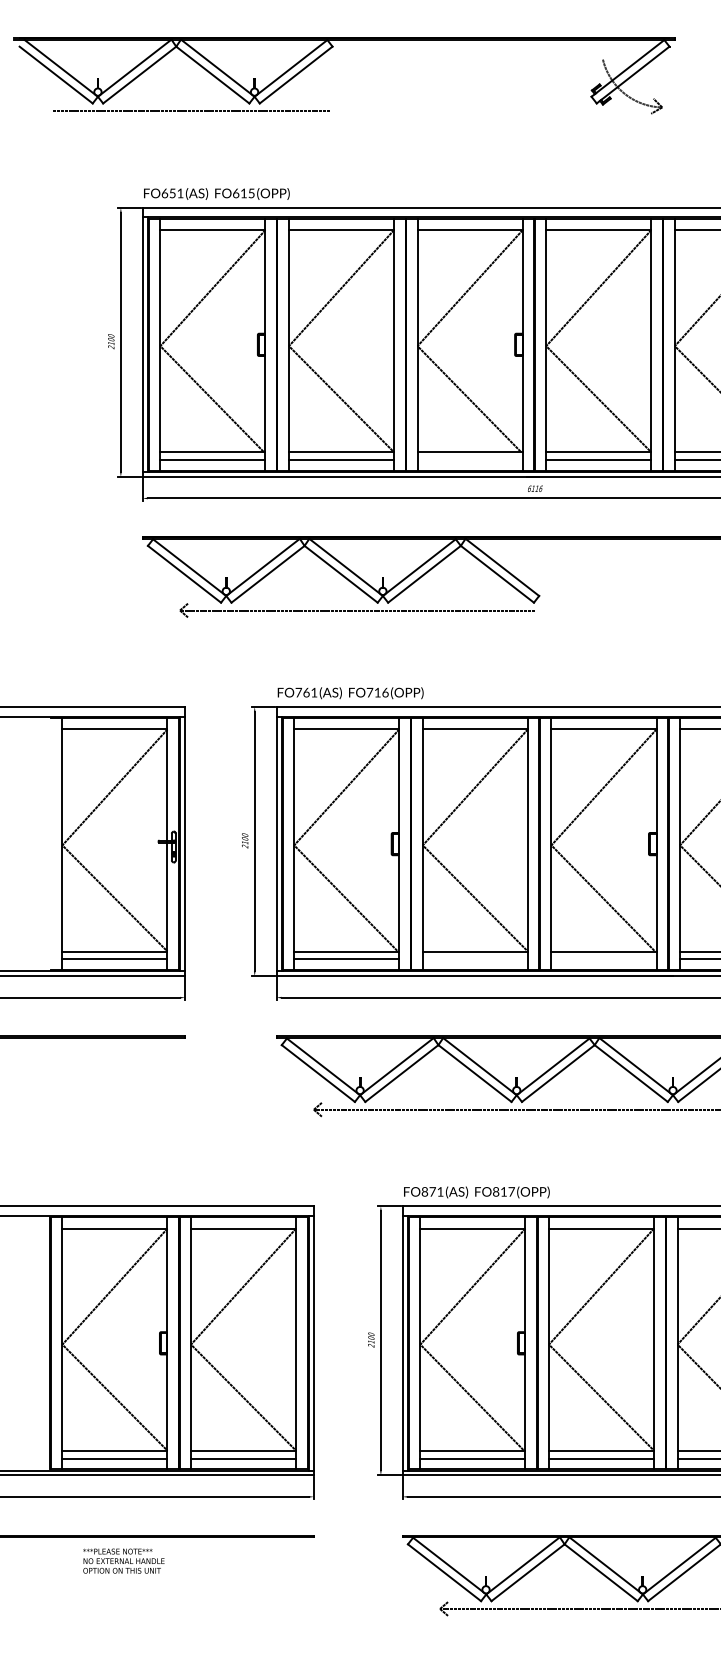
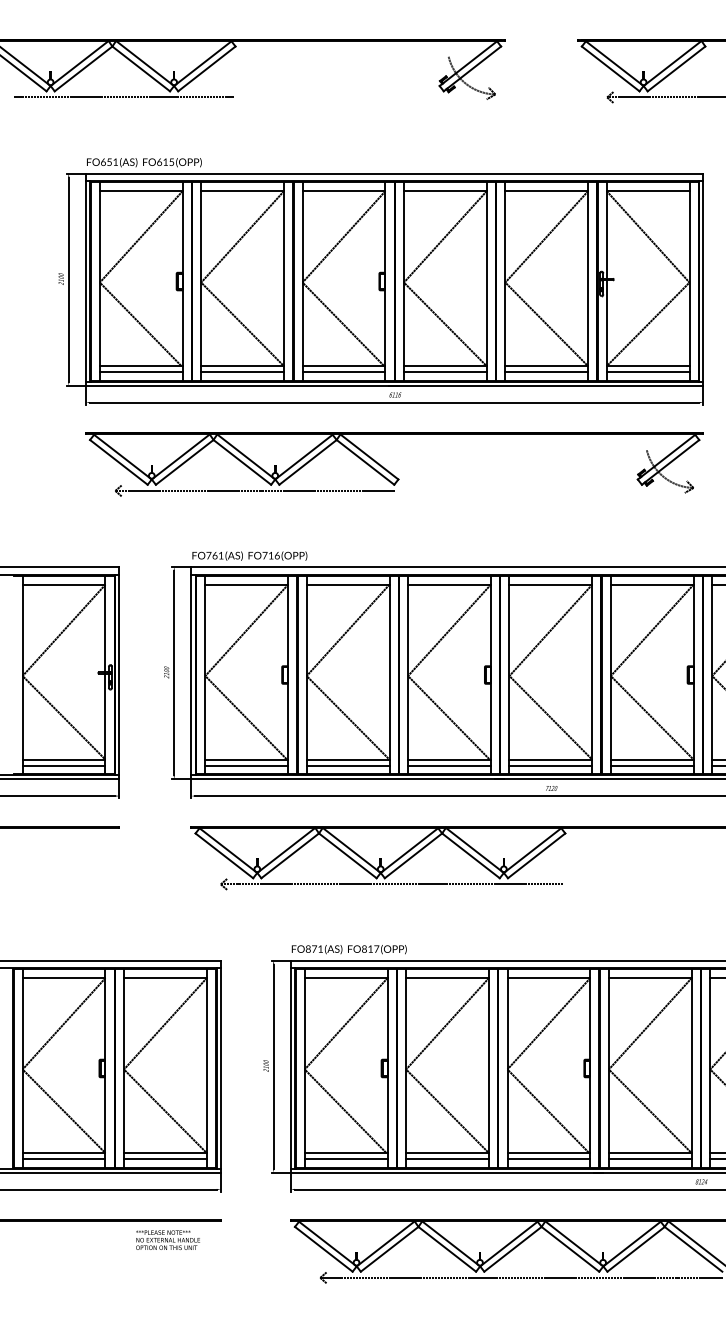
line: (469, 460) -> (343, 372), added
line: (474, 958) -> (347, 765), added
line: (603, 958) -> (449, 765), added
text: (123, 1560) -> (167, 1239), moved

